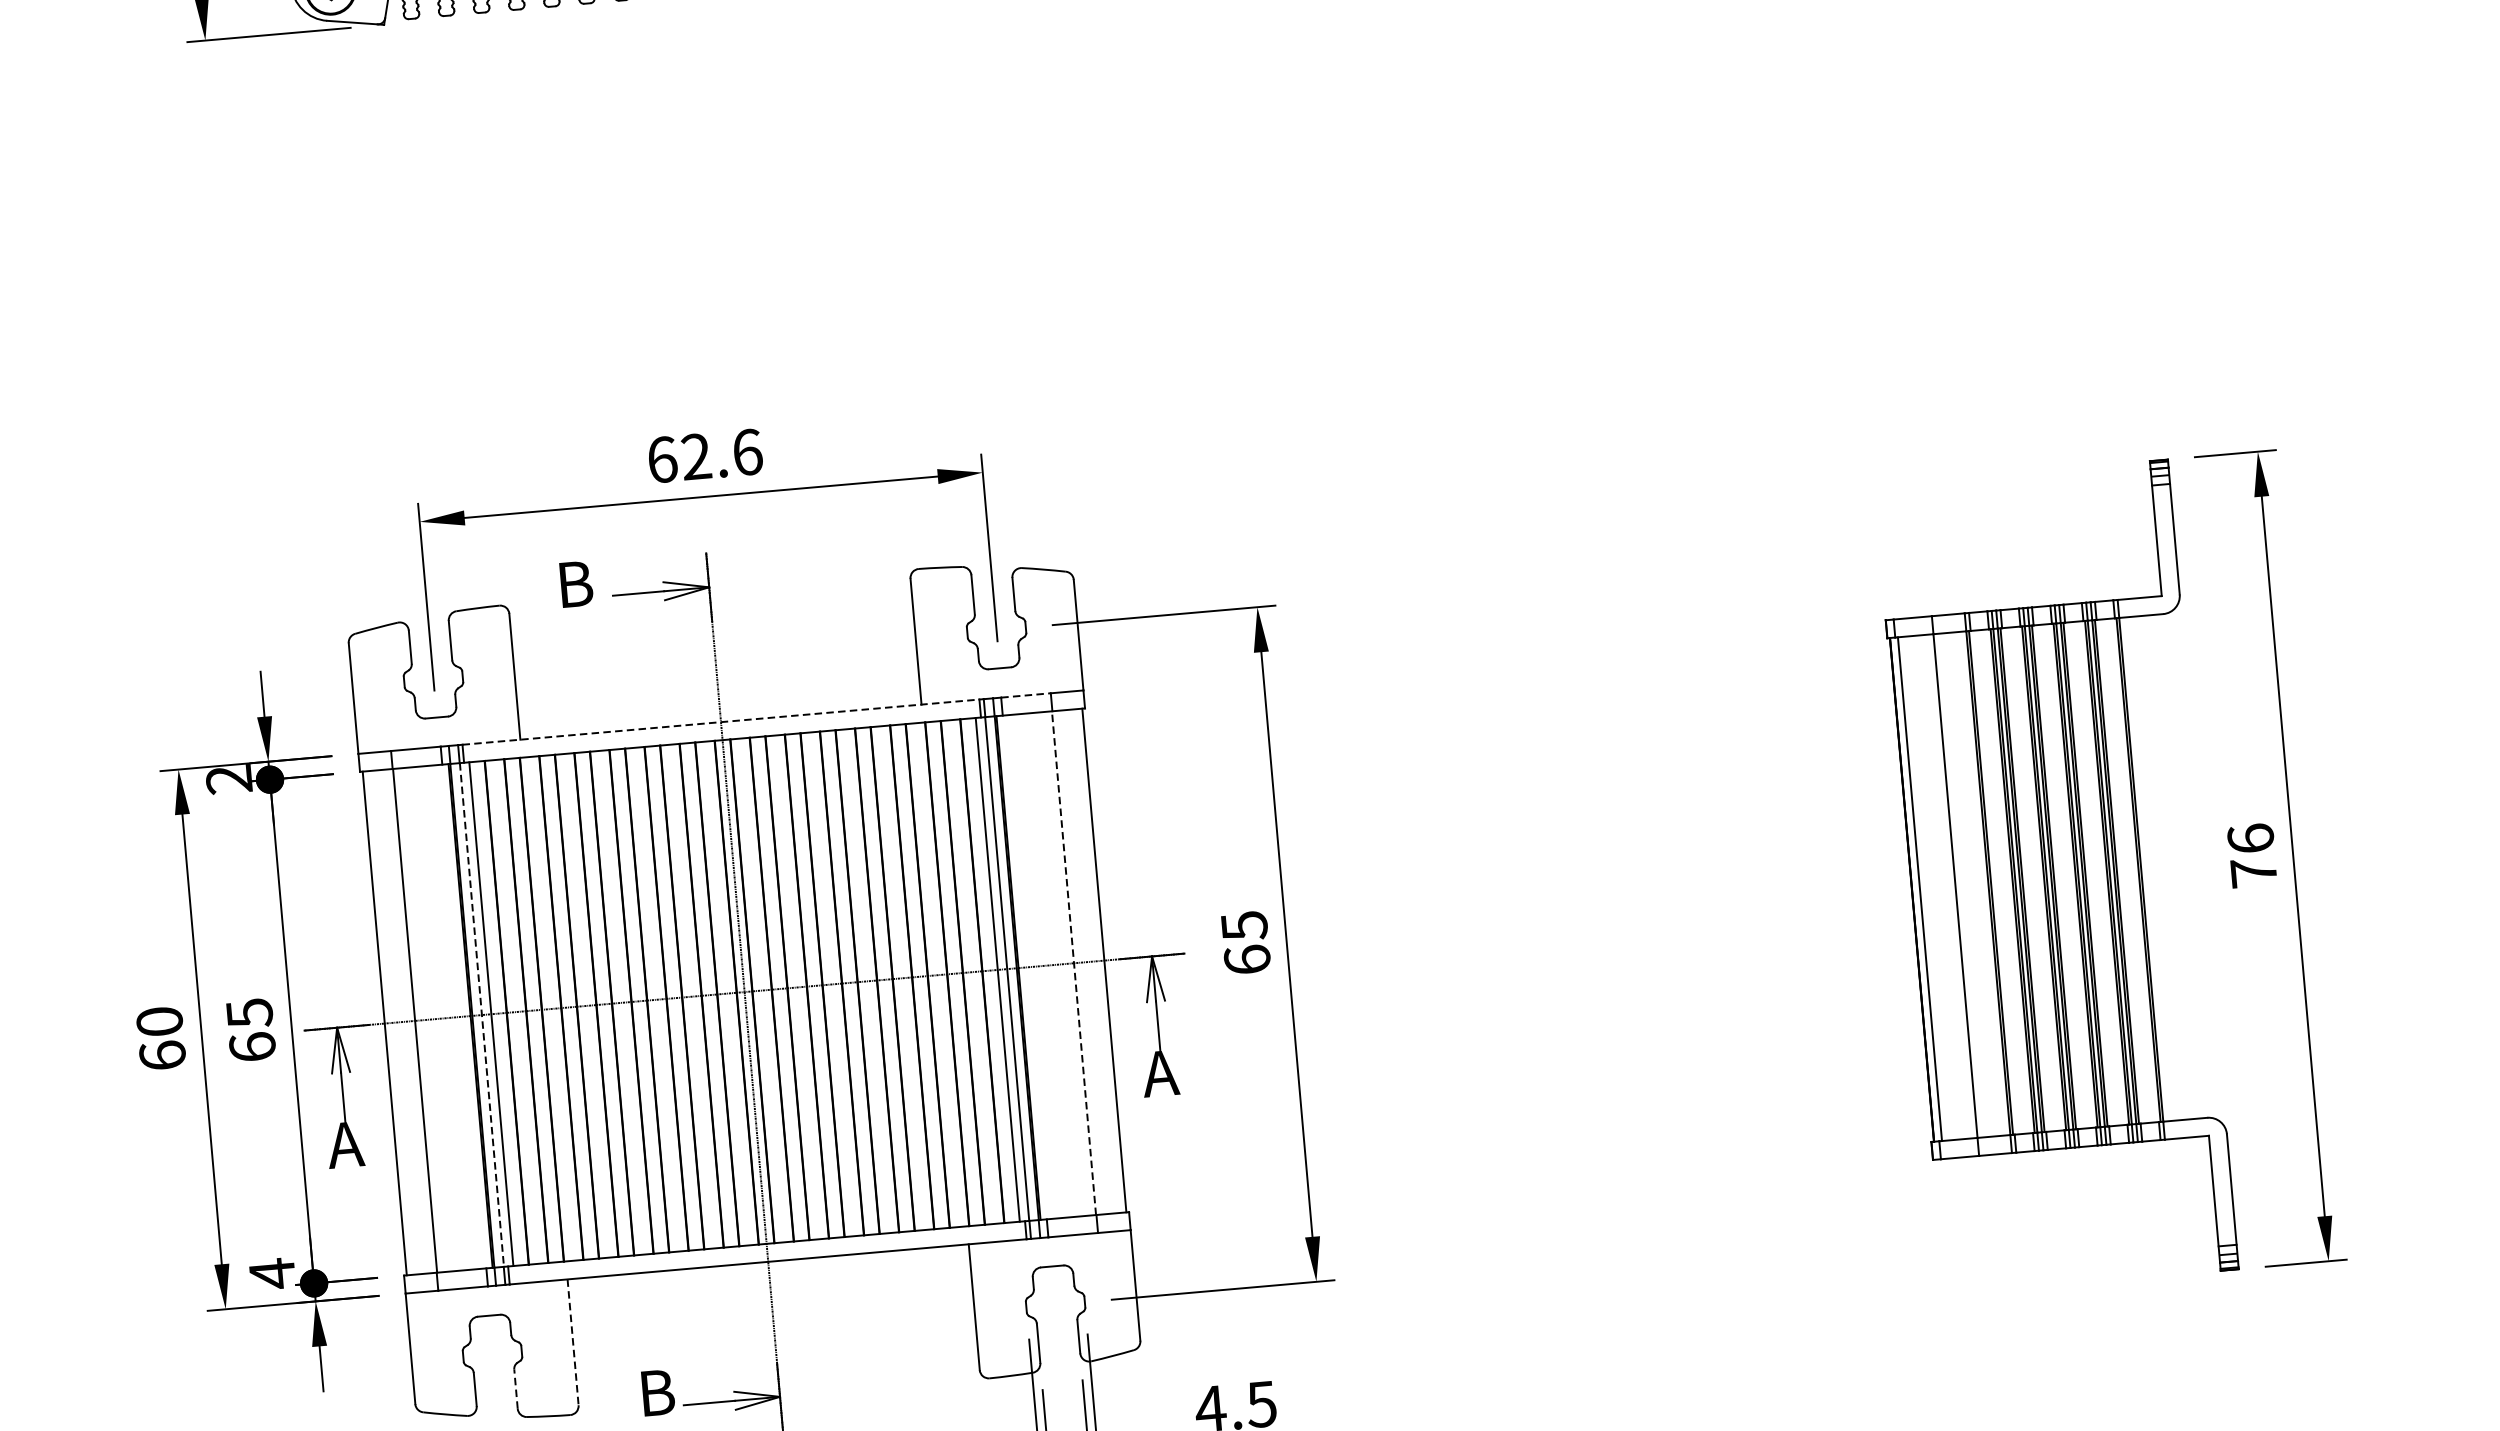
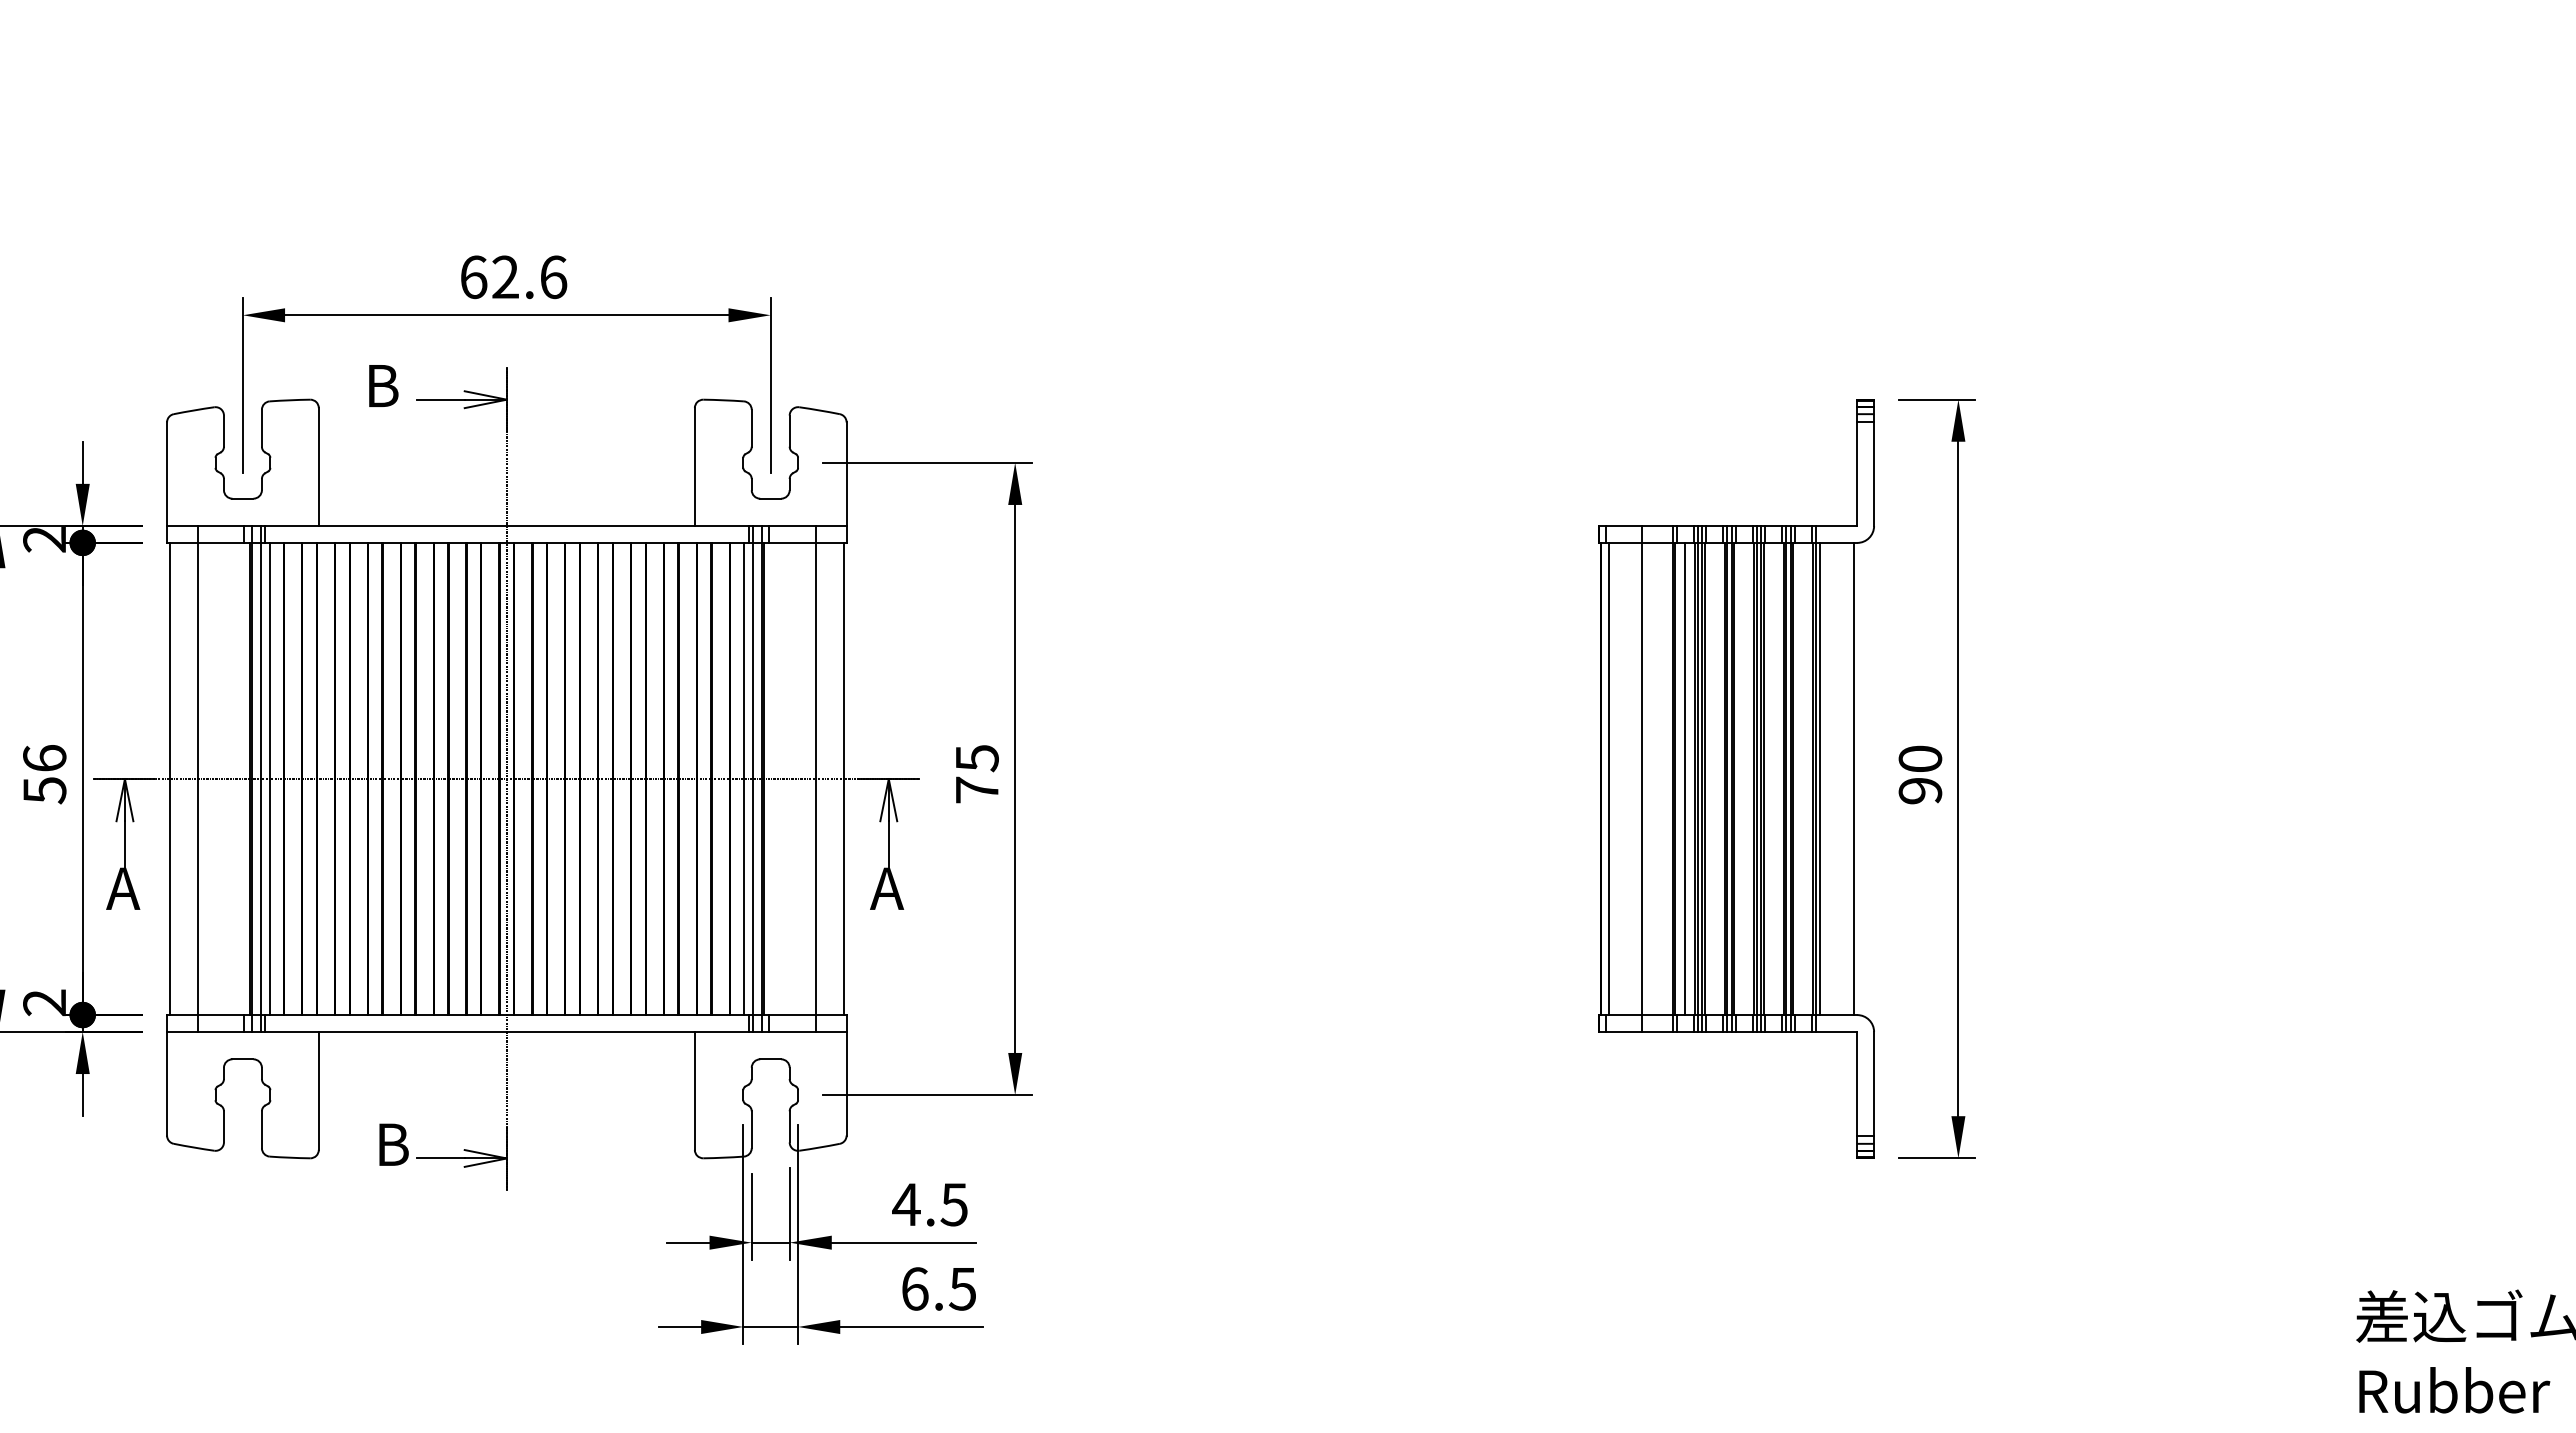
line: (1026, 695) -> (793, 526), dashed -> solid
line: (721, 722) -> (507, 526), dashed -> solid
text: (2252, 855) -> (1920, 774), 76 -> 90
line: (2181, 865) -> (1853, 778), added
line: (2146, 868) -> (1820, 778), added
line: (2002, 881) -> (1685, 778), added
text: (1246, 959) -> (976, 789), 65 -> 75
line: (1073, 962) -> (815, 778), dashed -> solid
line: (481, 1015) -> (260, 779), dashed -> solid
text: (250, 1030) -> (44, 774), 65 -> 56
text: (272, 1273) -> (44, 1002), 4 -> 2
line: (572, 1341) -> (318, 1090), dashed -> solid
line: (515, 1388) -> (261, 1129), dashed -> solid

